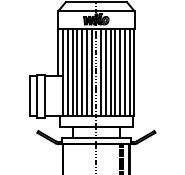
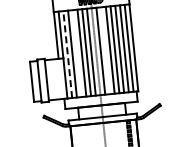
line: (67, 72) -> (67, 54), solid -> dashed
line: (77, 72) -> (77, 53), removed
line: (105, 72) -> (105, 50), removed

